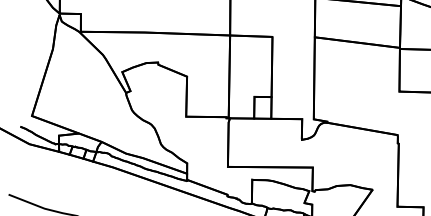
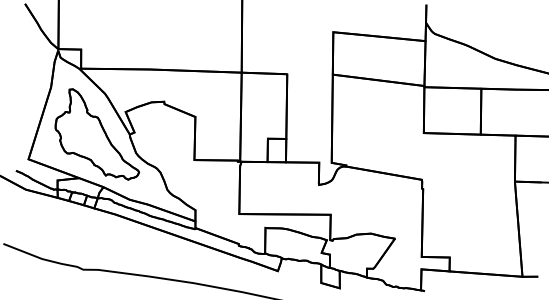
part: (96, 92) -> (97, 134), added

